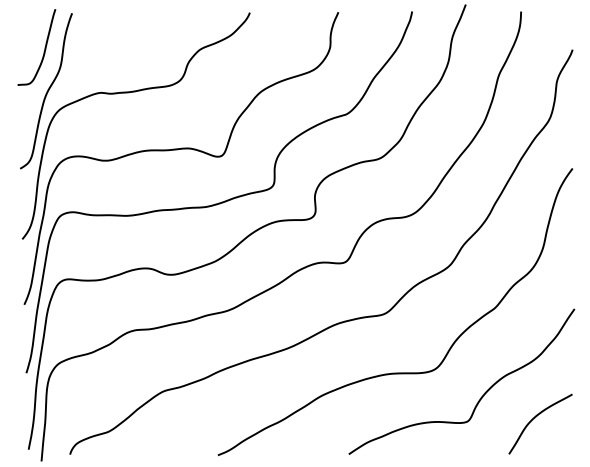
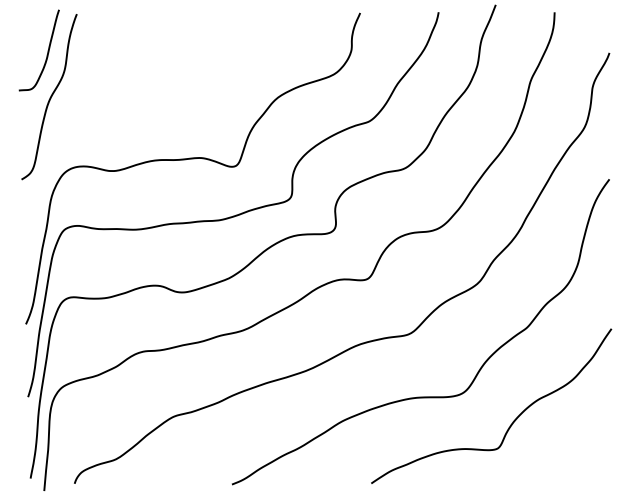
curve: (128, 93) -> (136, 99), removed
curve: (535, 418) -> (569, 445), removed

